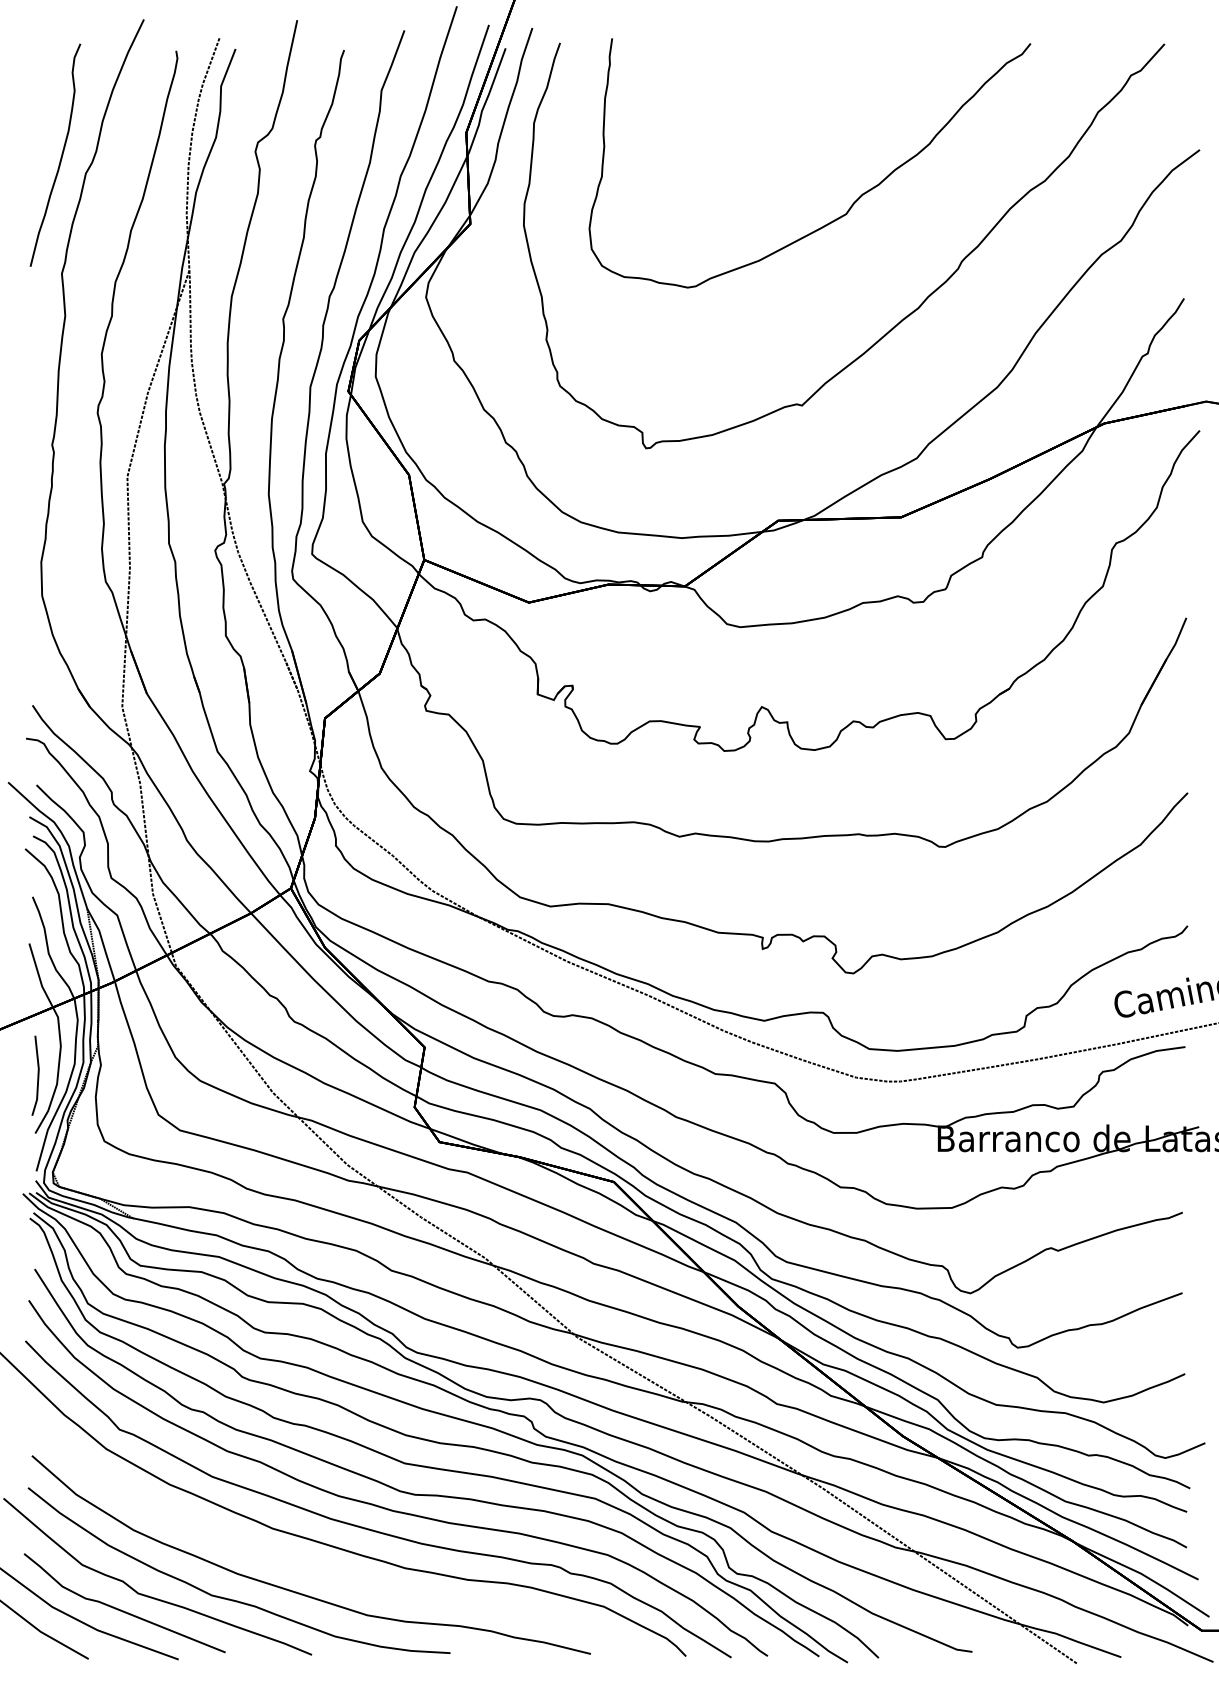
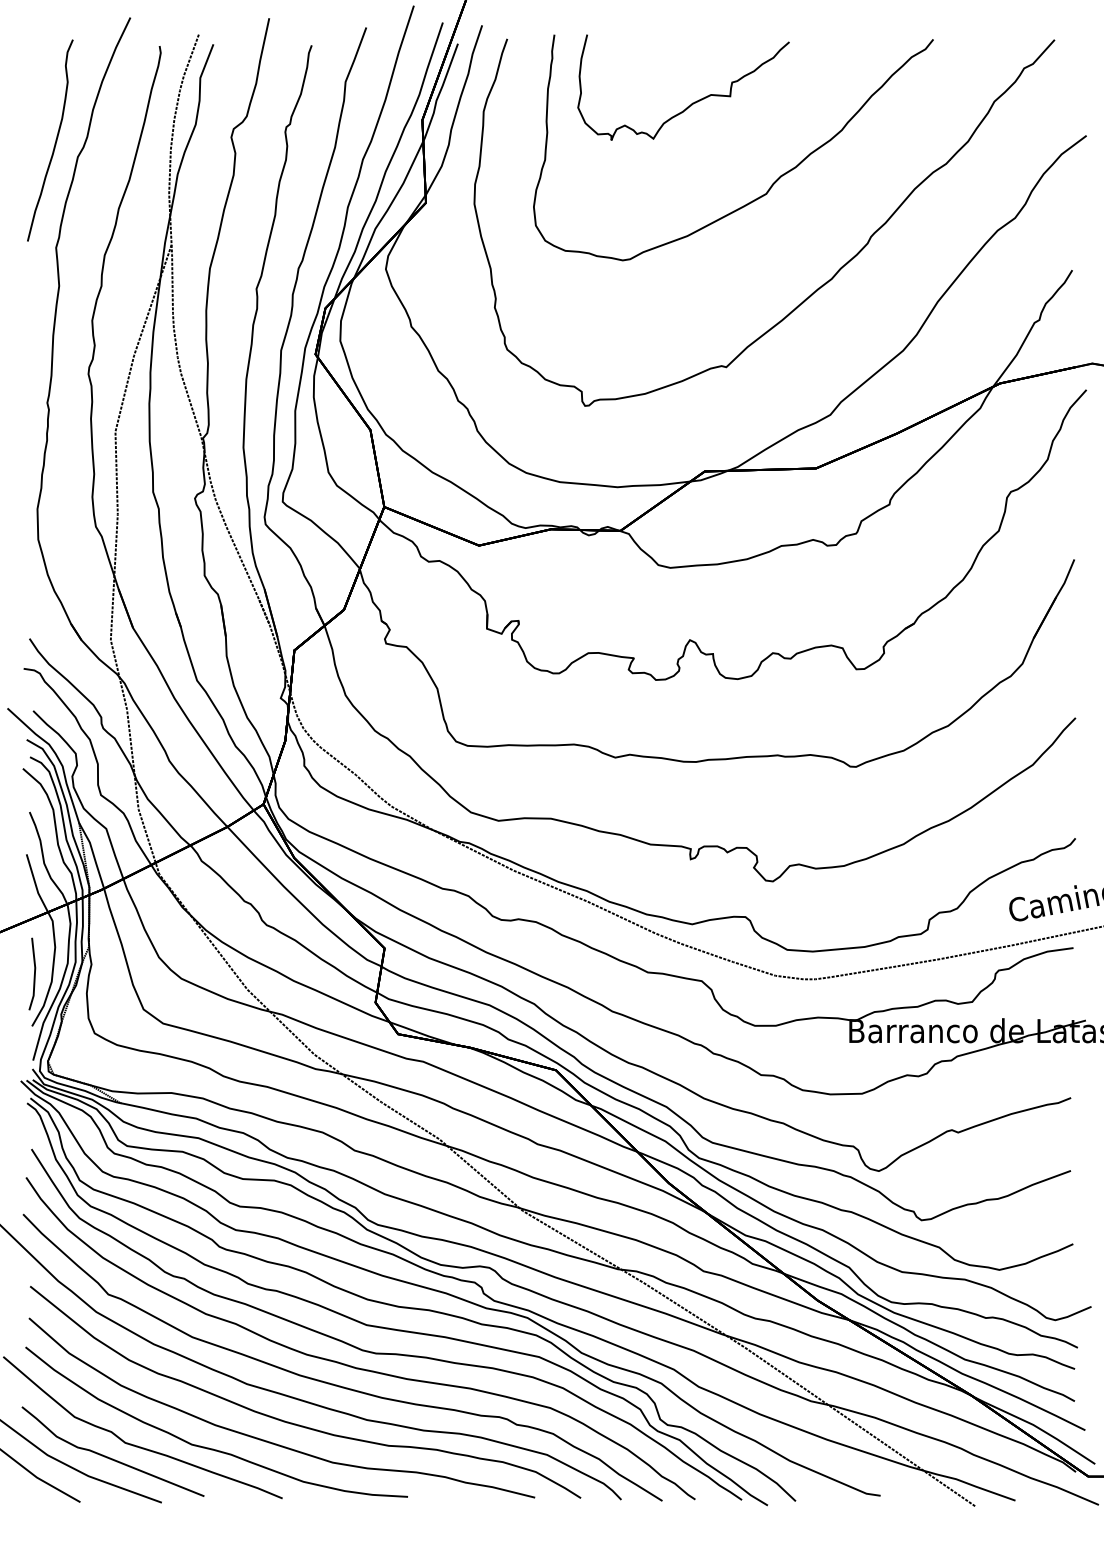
curve: (764, 113) -> (692, 102), added
part: (324, 1571) -> (293, 1422), added

